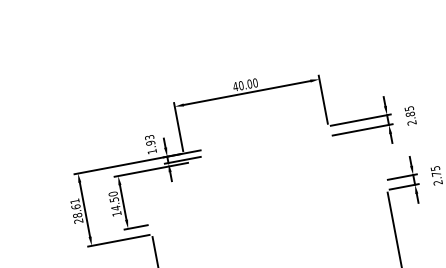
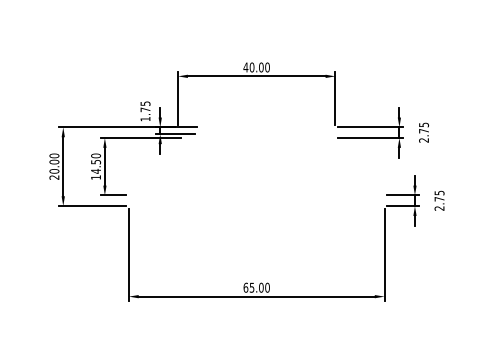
text: (409, 113) -> (423, 130), 2.85 -> 2.75
text: (150, 140) -> (145, 106), 1.93 -> 1.75
text: (76, 208) -> (54, 163), 28.61 -> 20.00

